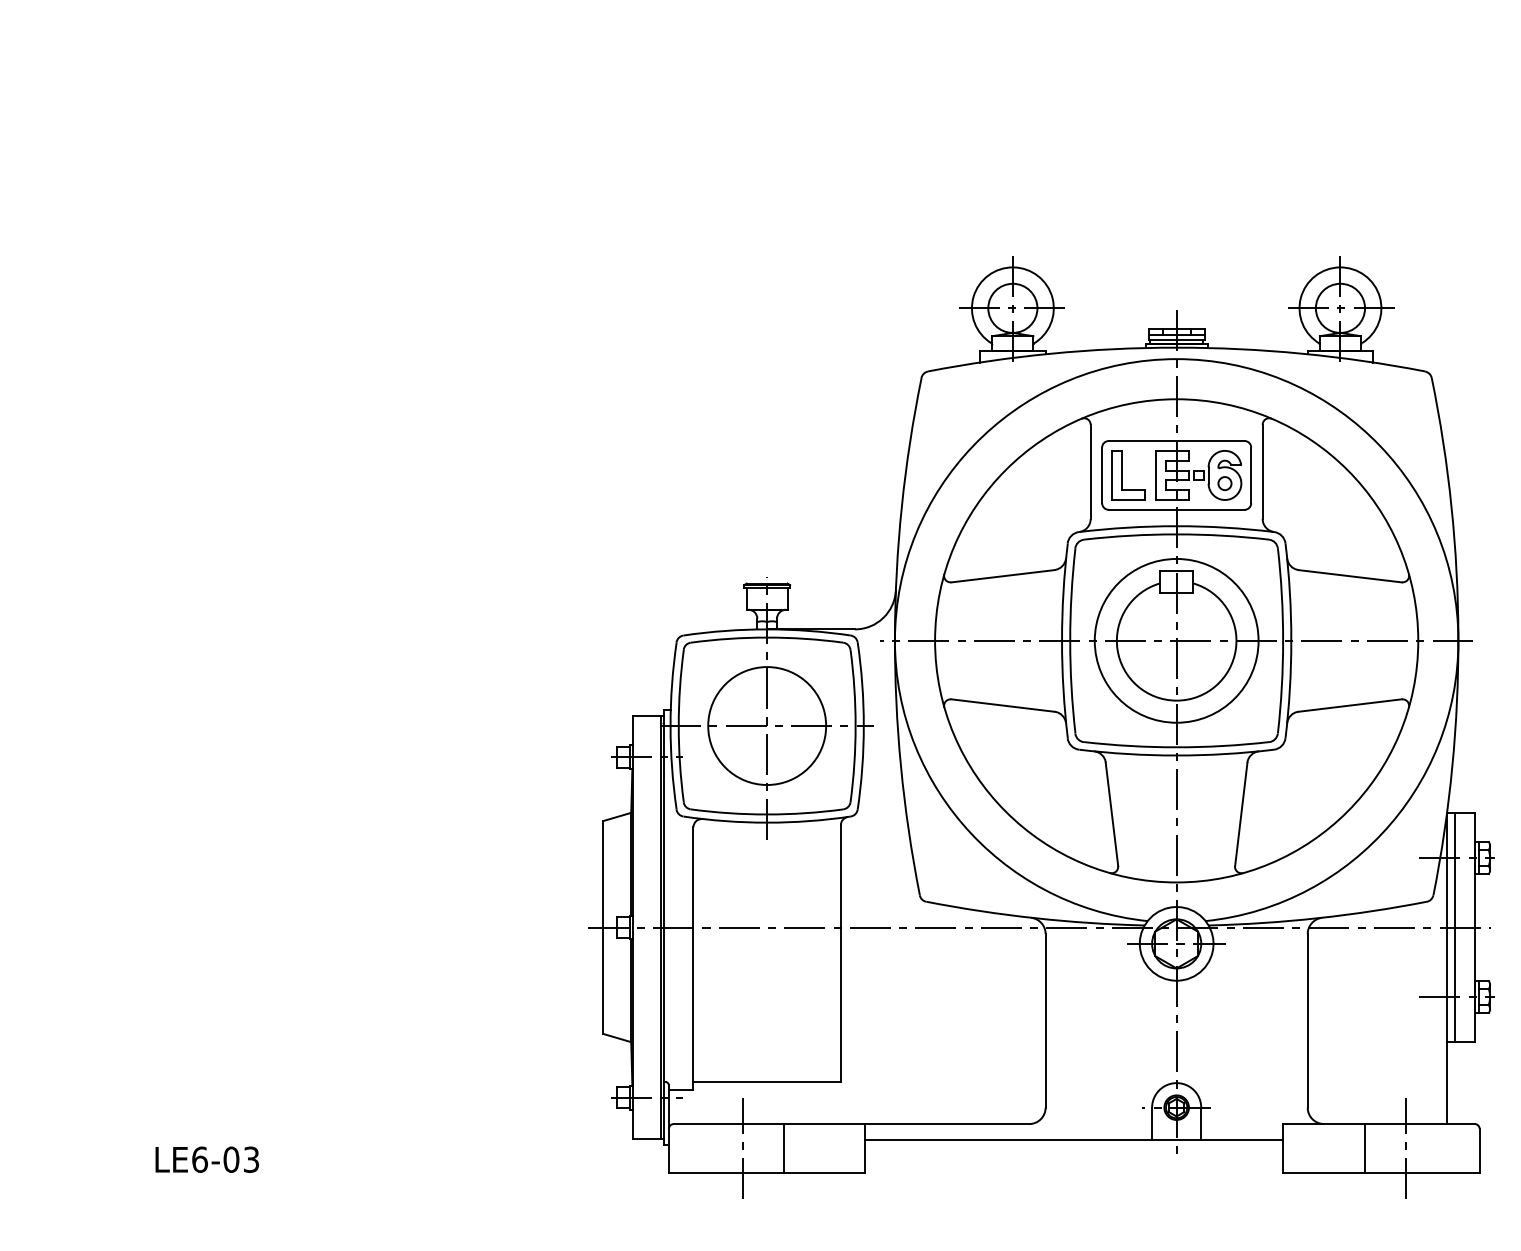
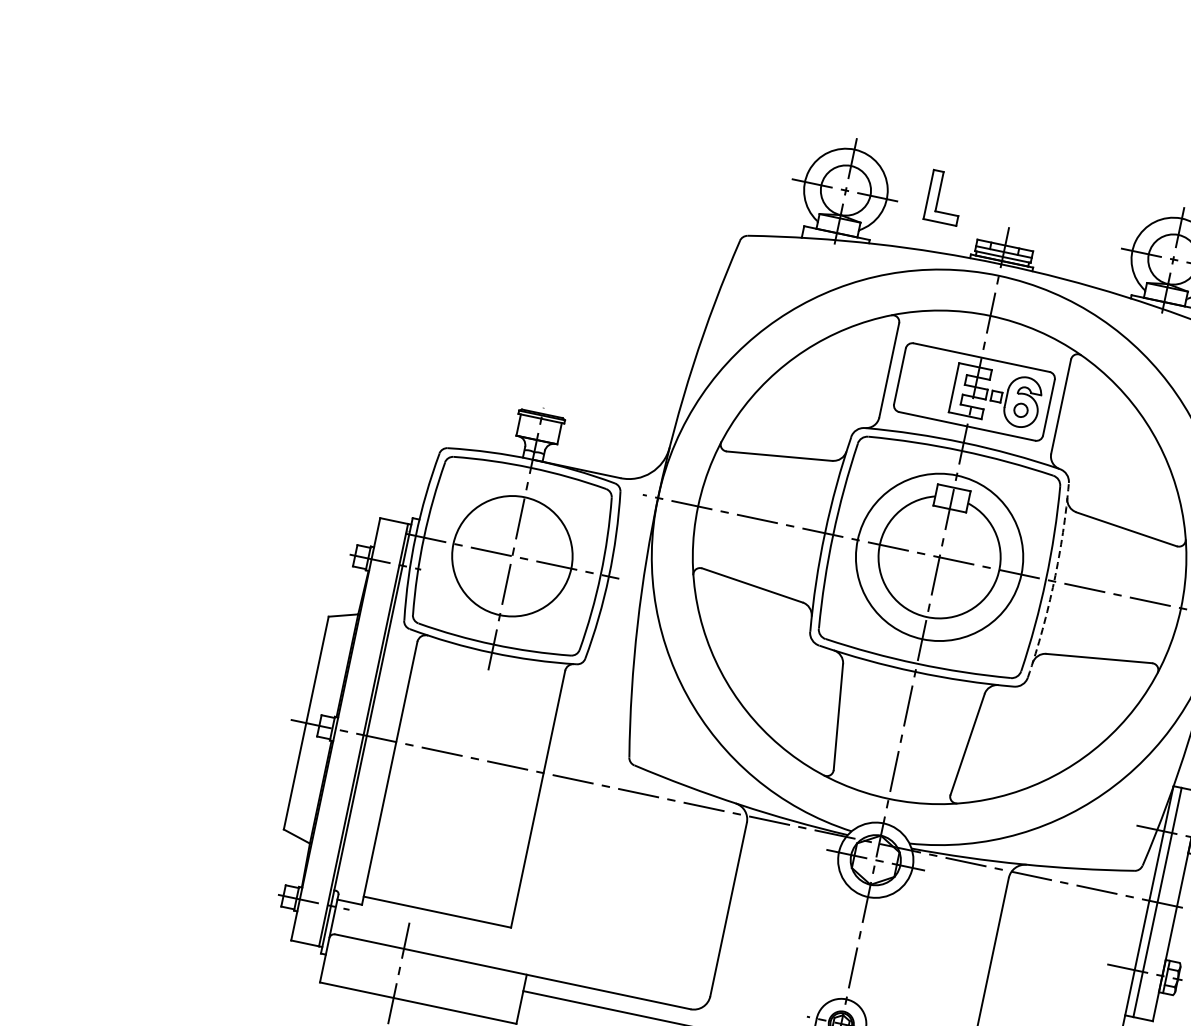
part: (1128, 475) -> (945, 198), moved
arc: (1291, 640) -> (1054, 581), solid -> dashed
line: (783, 1148) -> (439, 981), removed

